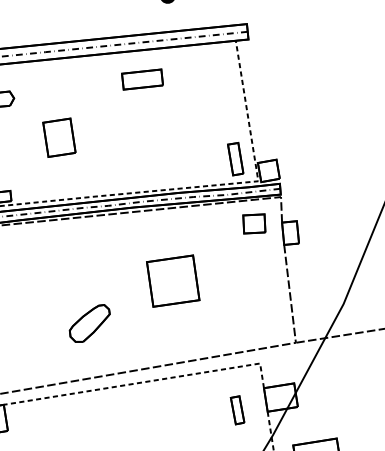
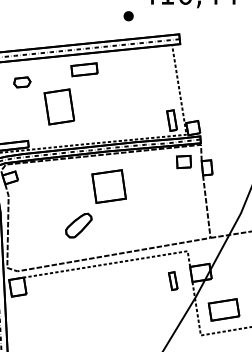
part: (142, 79) -> (84, 69), moved
part: (59, 137) -> (59, 106), size x1.43
part: (172, 281) -> (108, 186), moved

